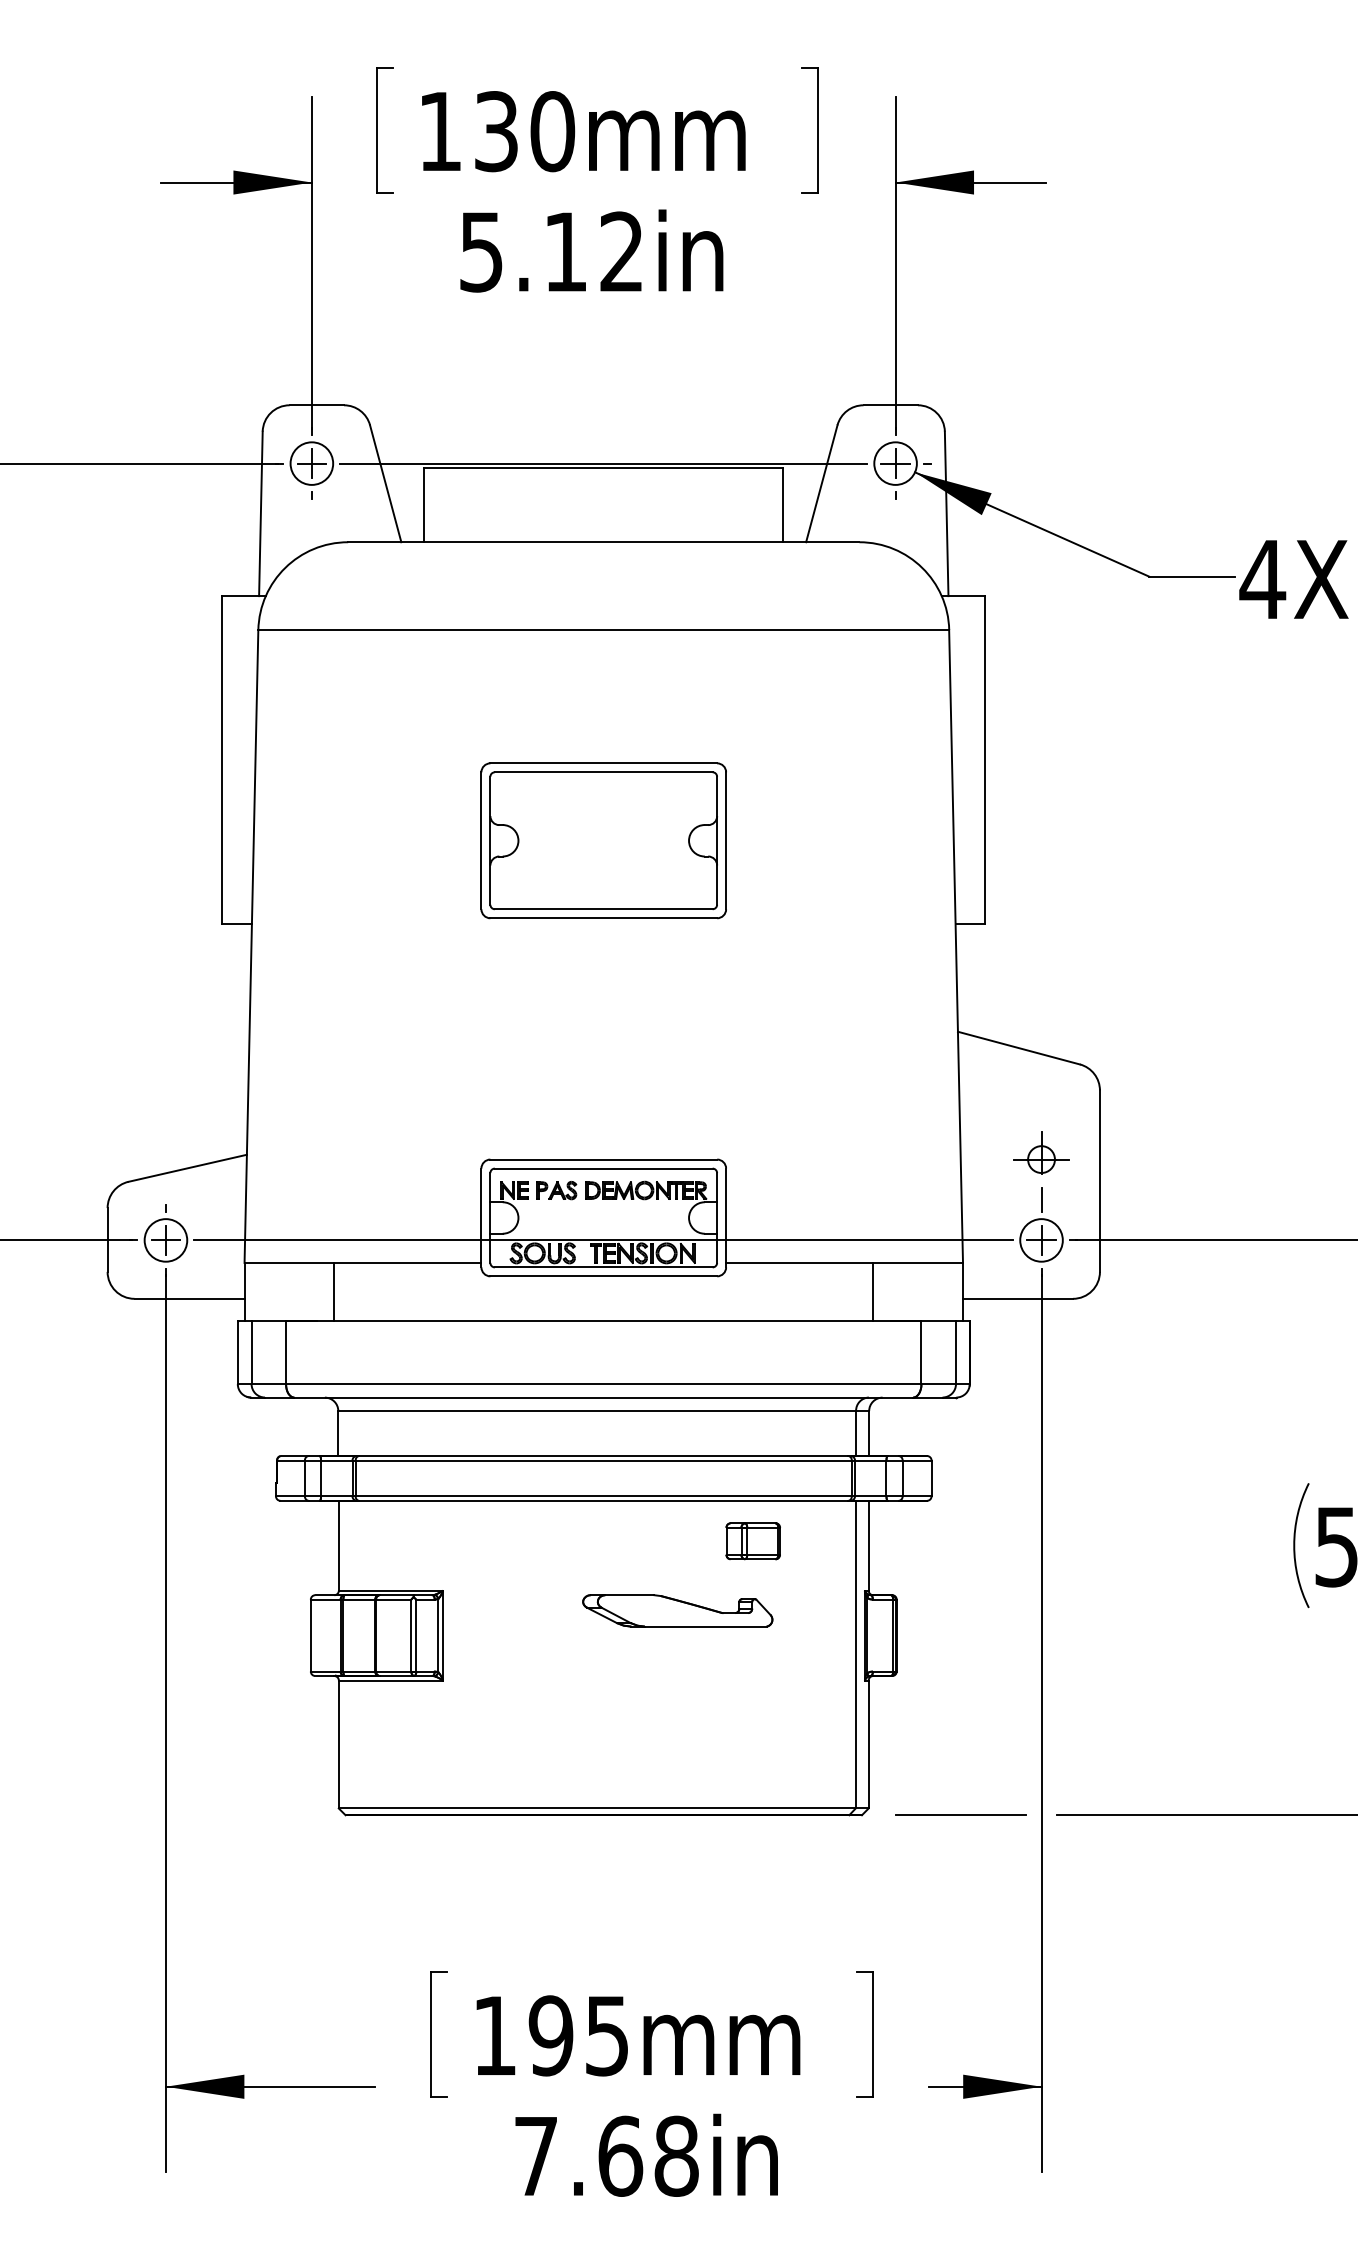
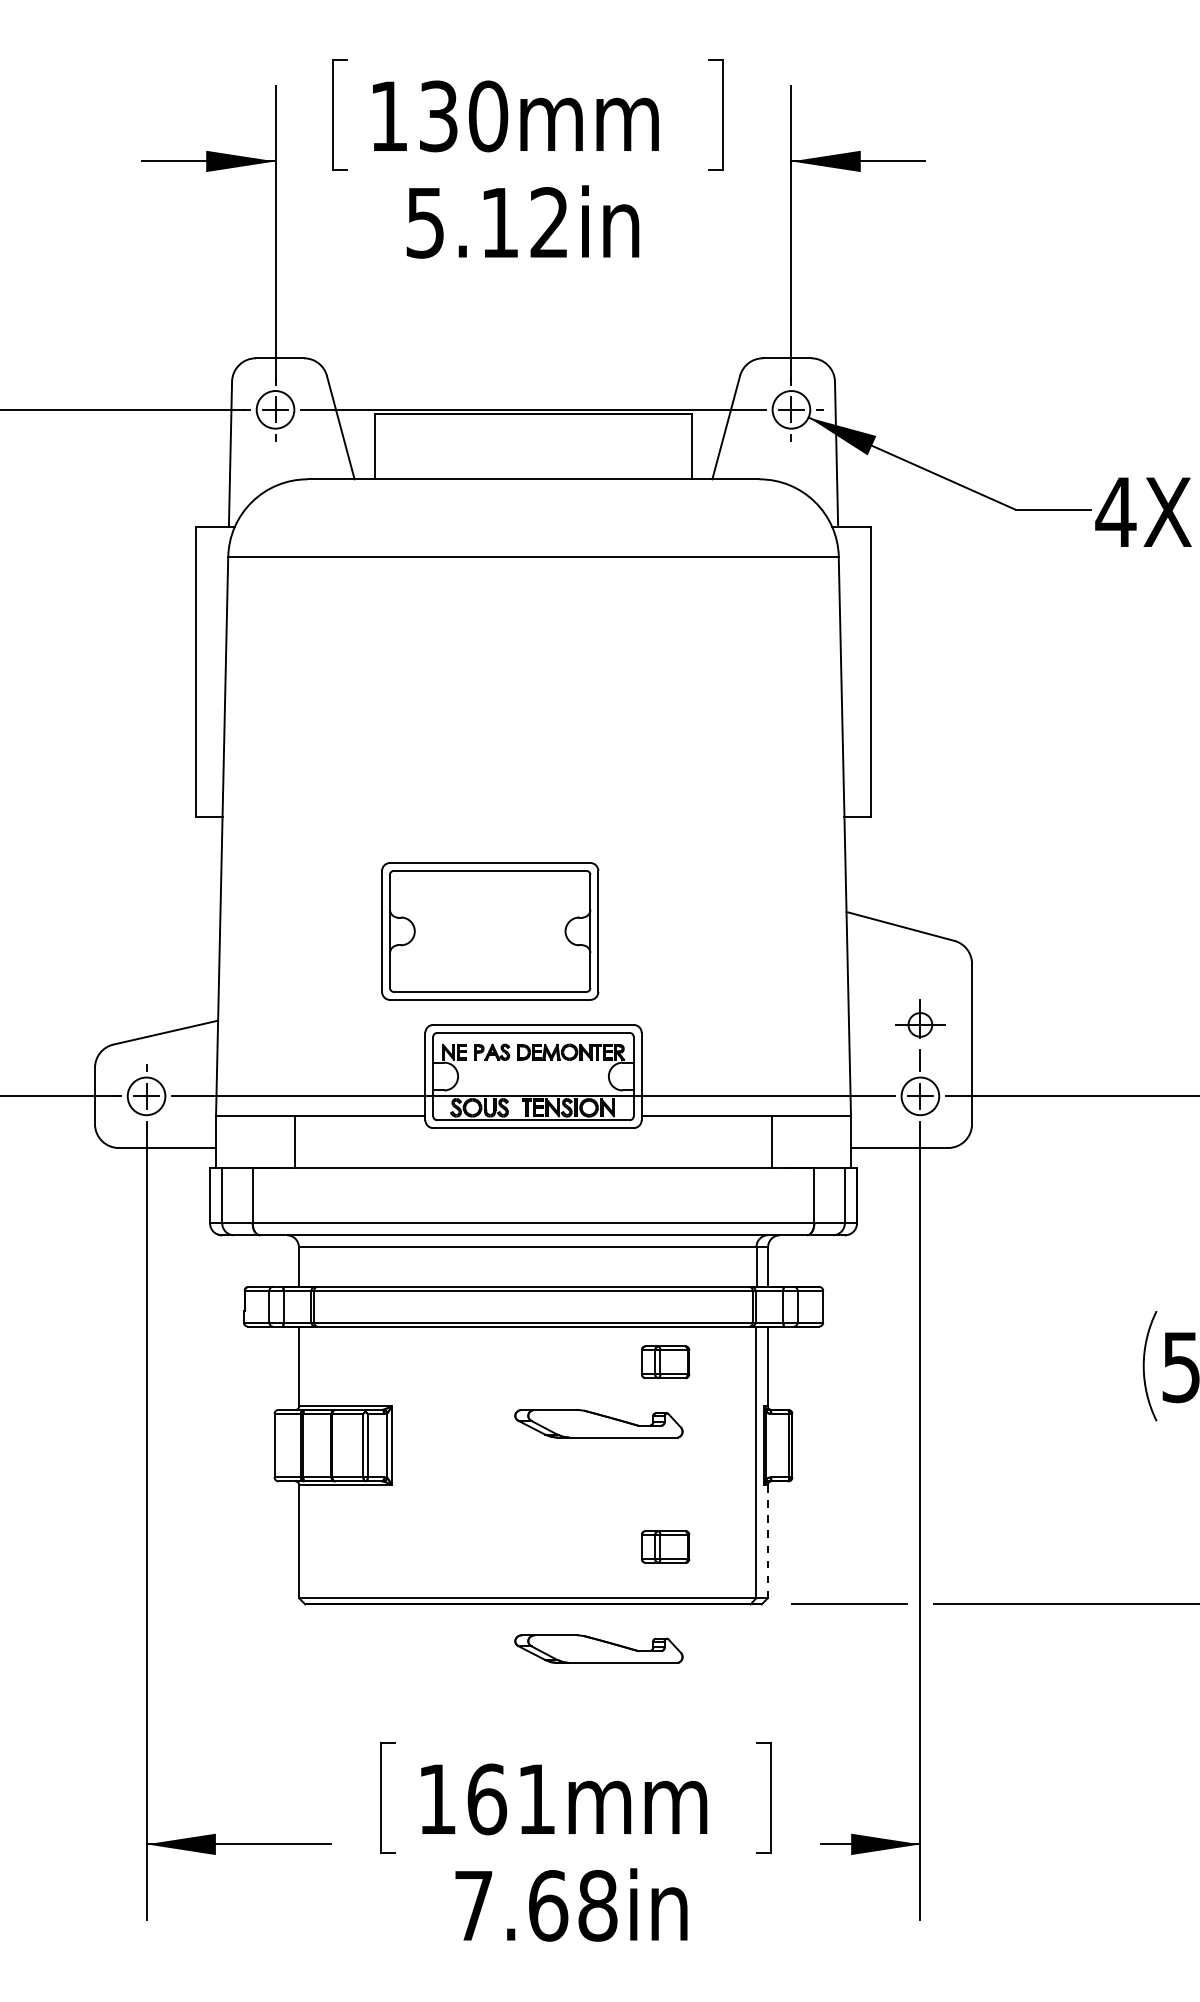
part: (603, 840) -> (489, 931), moved
line: (868, 1744) -> (767, 1541), solid -> dashed
part: (752, 1750) -> (664, 1547), added
part: (677, 1865) -> (598, 1648), added
text: (577, 2035) -> (510, 1799), 195mm -> 161mm

